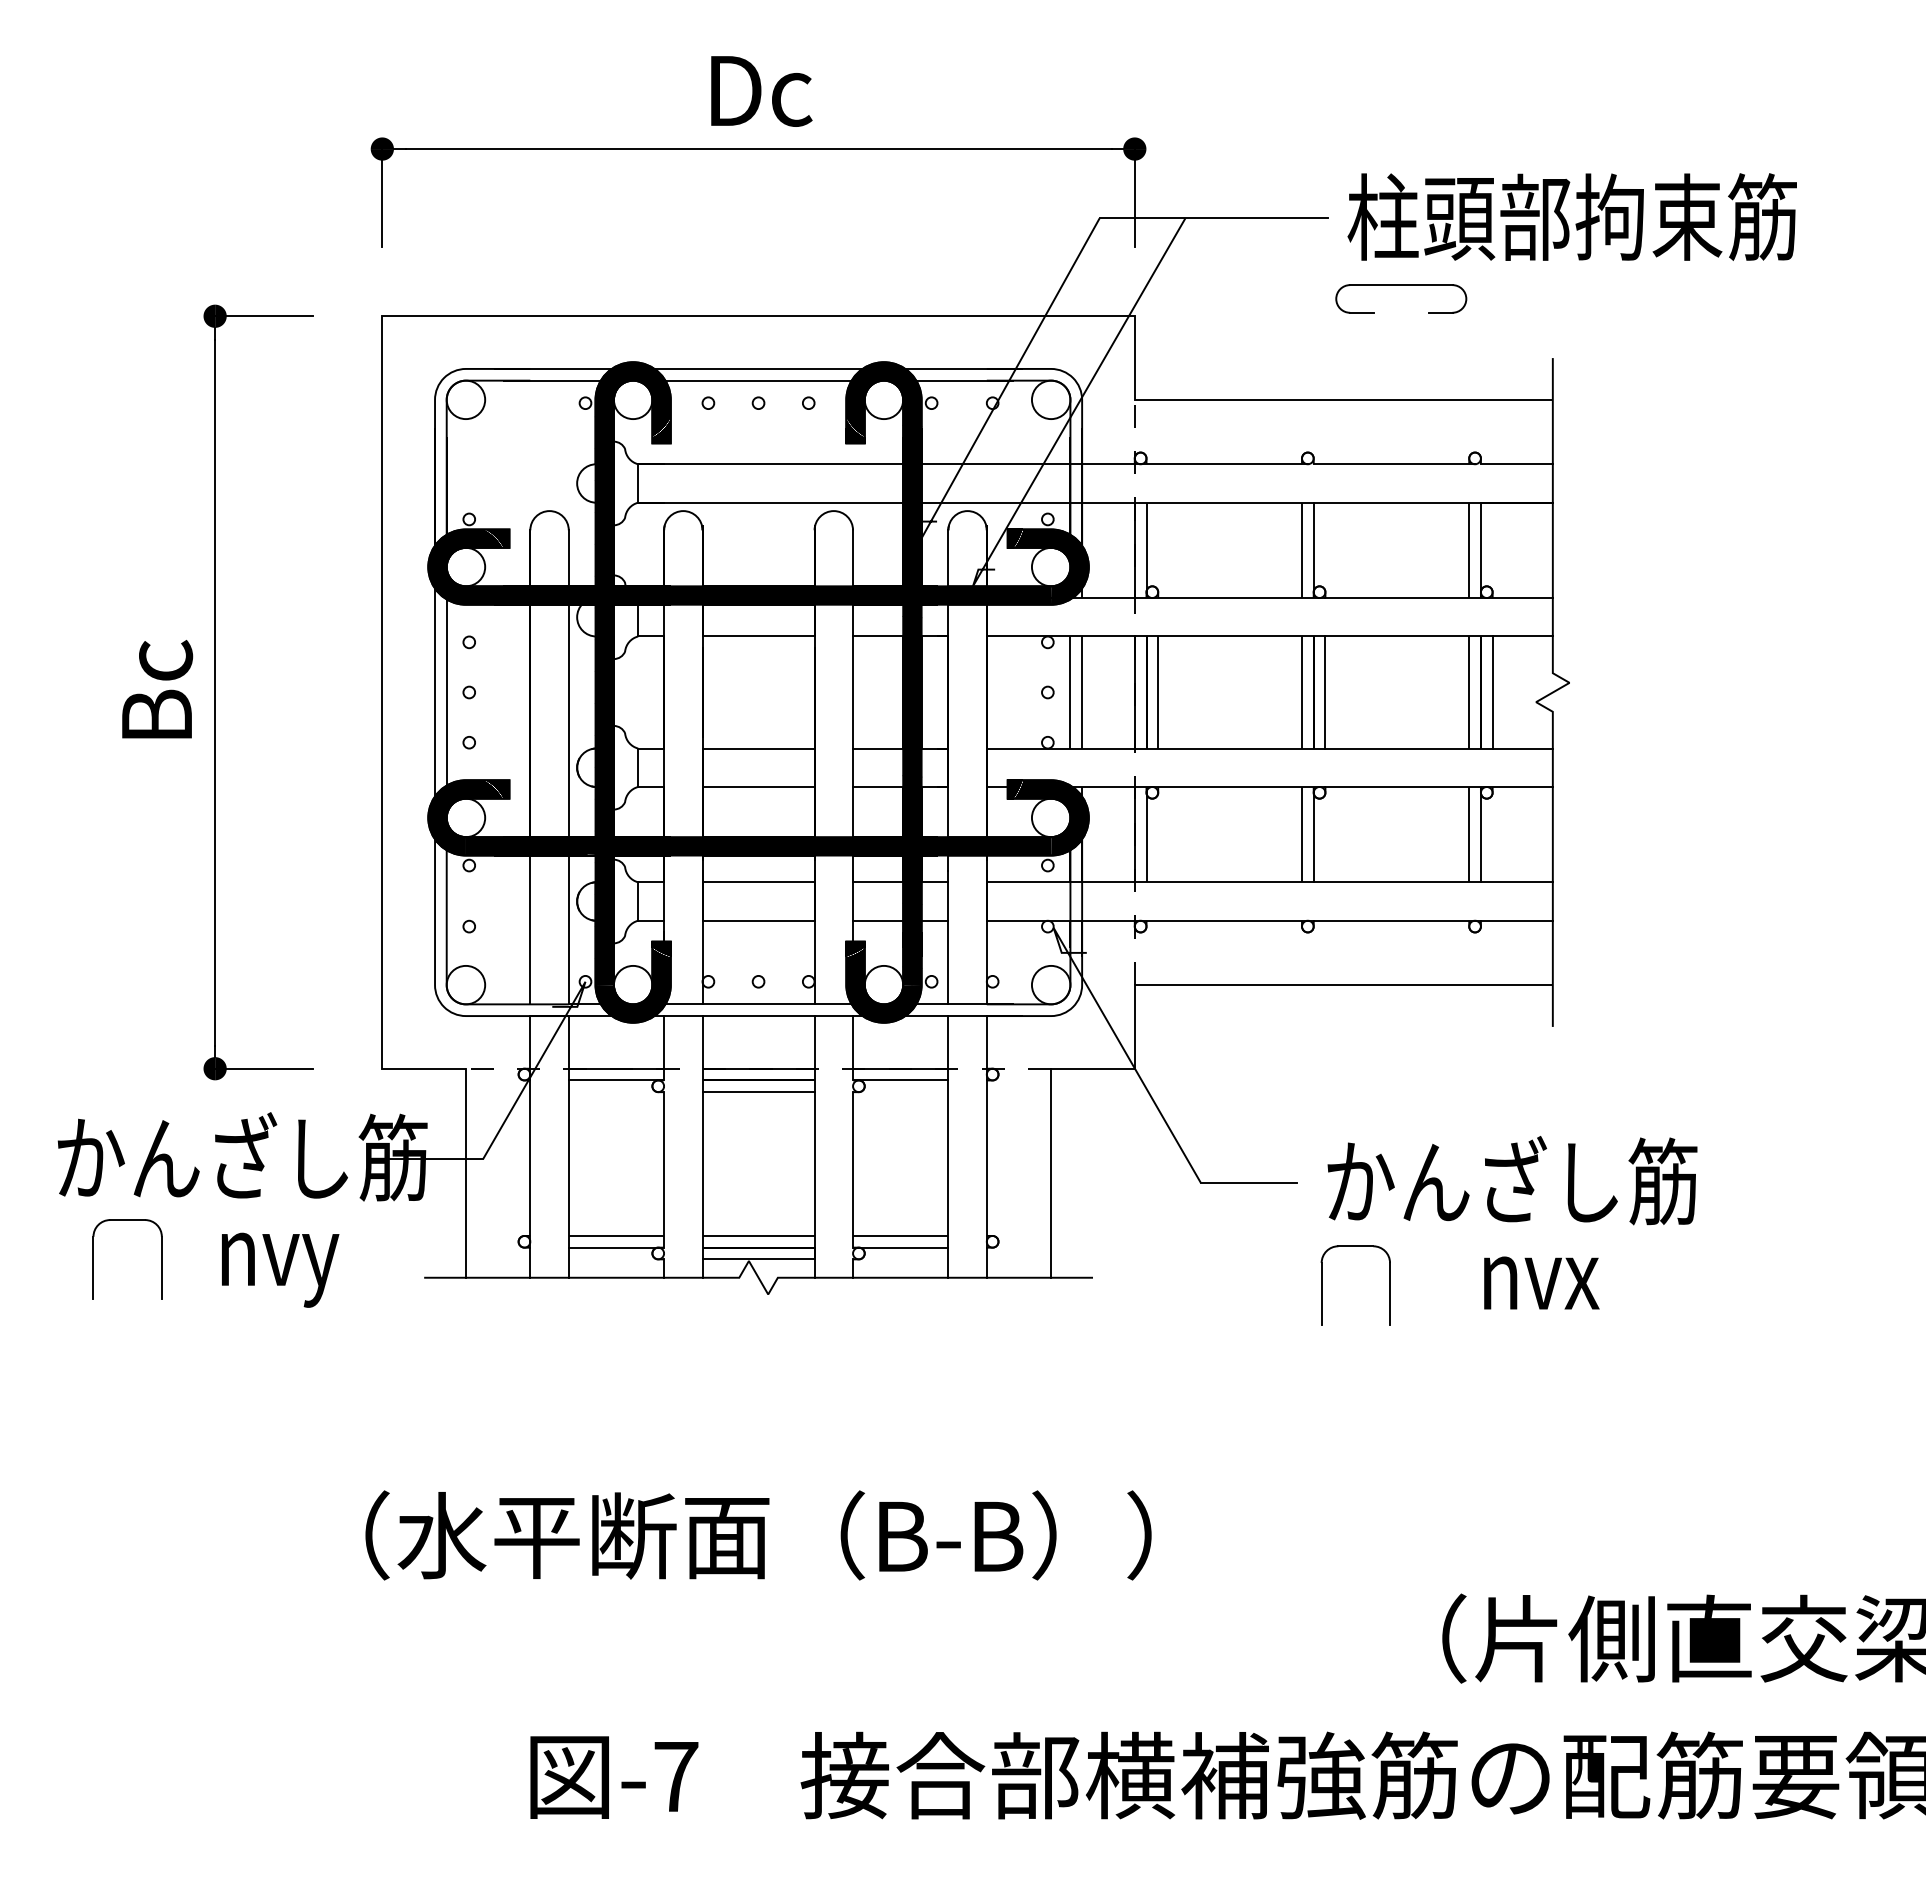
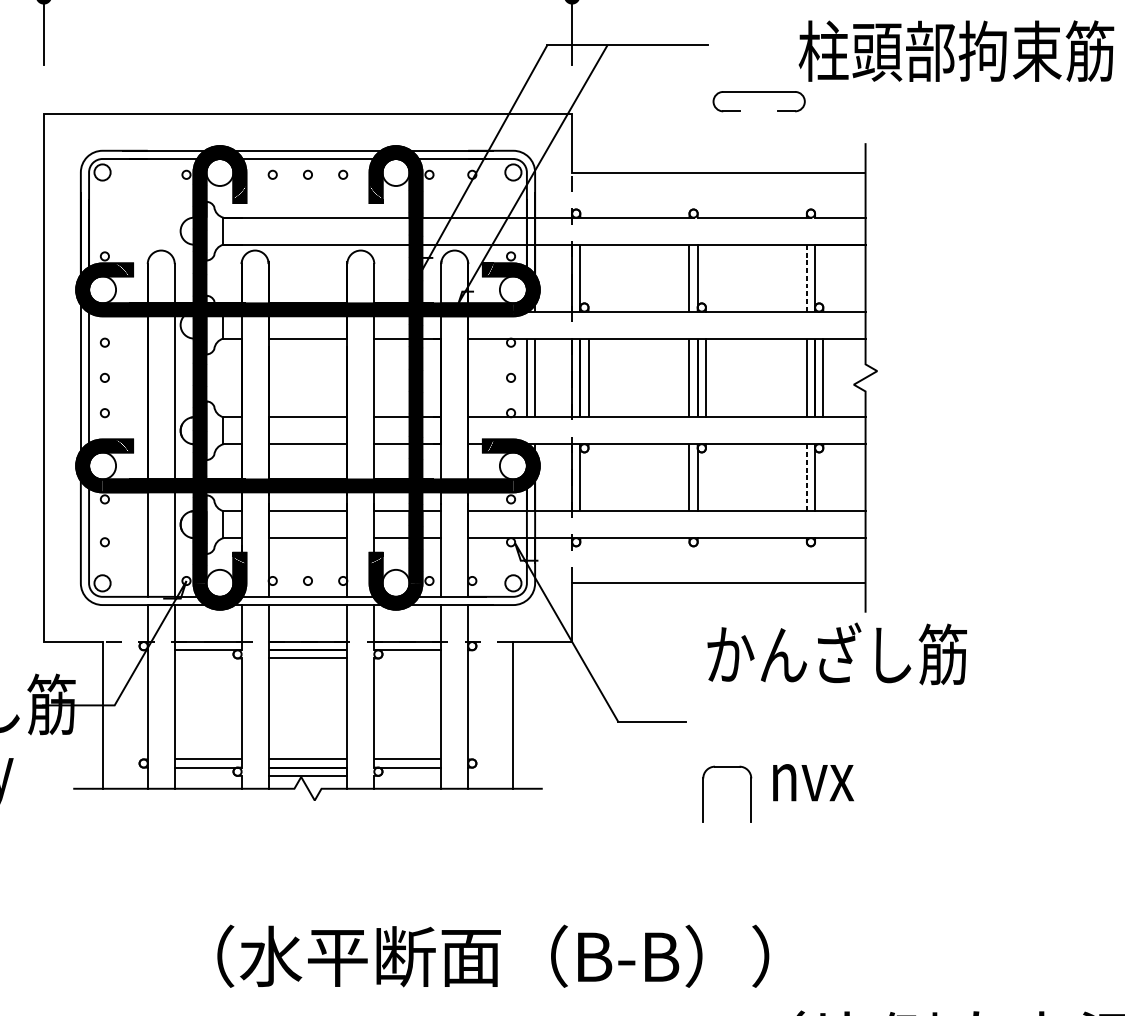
text: (1571, 216) -> (955, 50), moved
circle: (465, 399) -> (102, 172), size x0.6
circle: (1050, 399) -> (512, 172), size x0.6
line: (1469, 550) -> (807, 278), solid -> dashed
line: (1469, 834) -> (807, 477), solid -> dashed
circle: (465, 984) -> (102, 582), size x0.6
circle: (1050, 984) -> (512, 582), size x0.6
text: (1512, 1180) -> (837, 653), moved
text: (1541, 1282) -> (813, 782), moved
text: (758, 1535) -> (493, 956), moved

